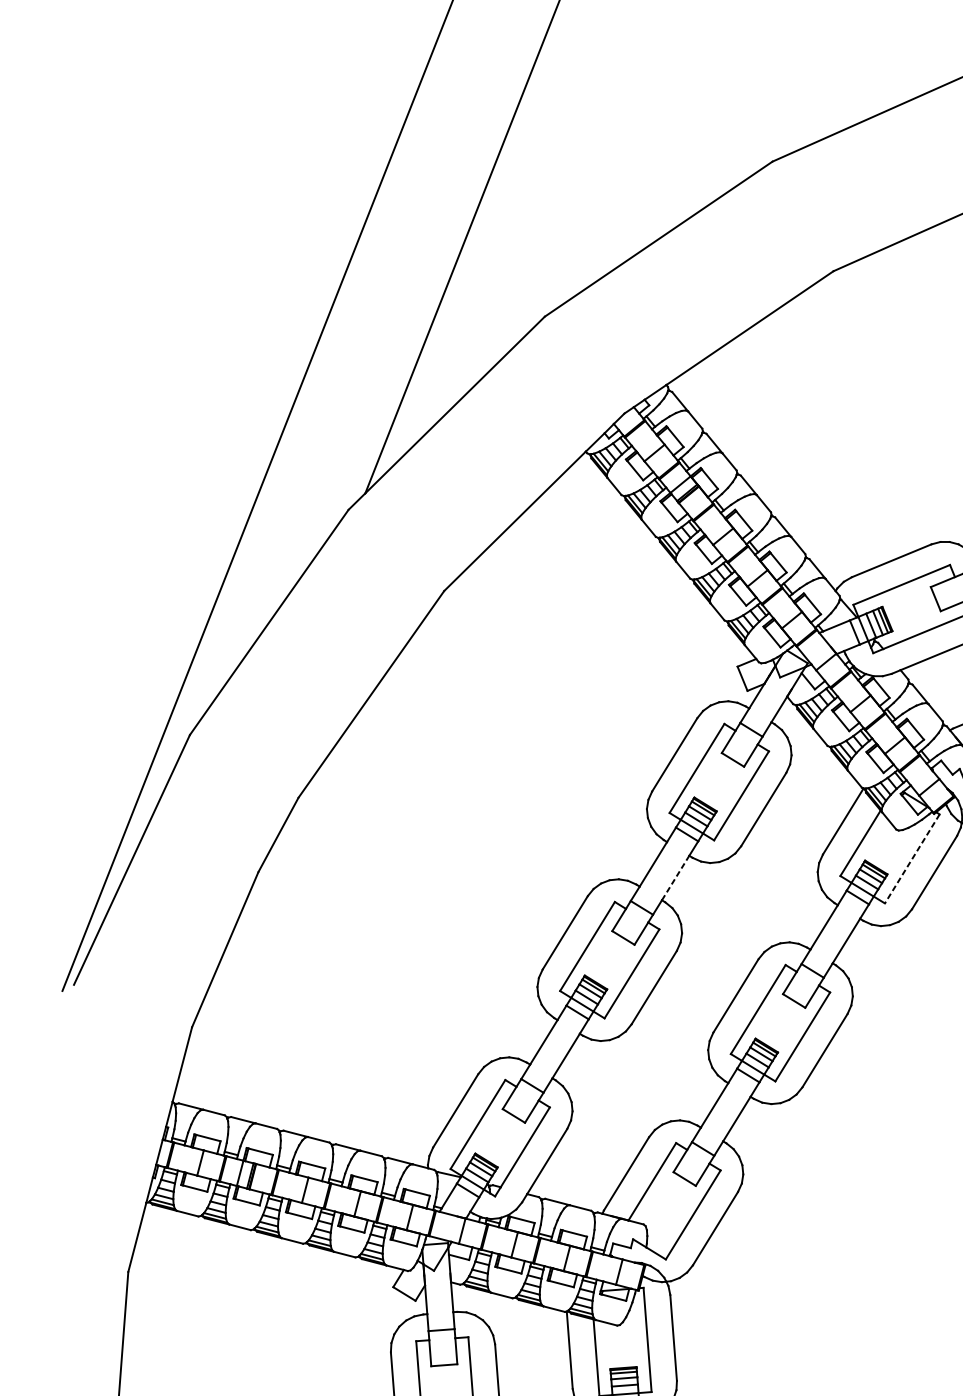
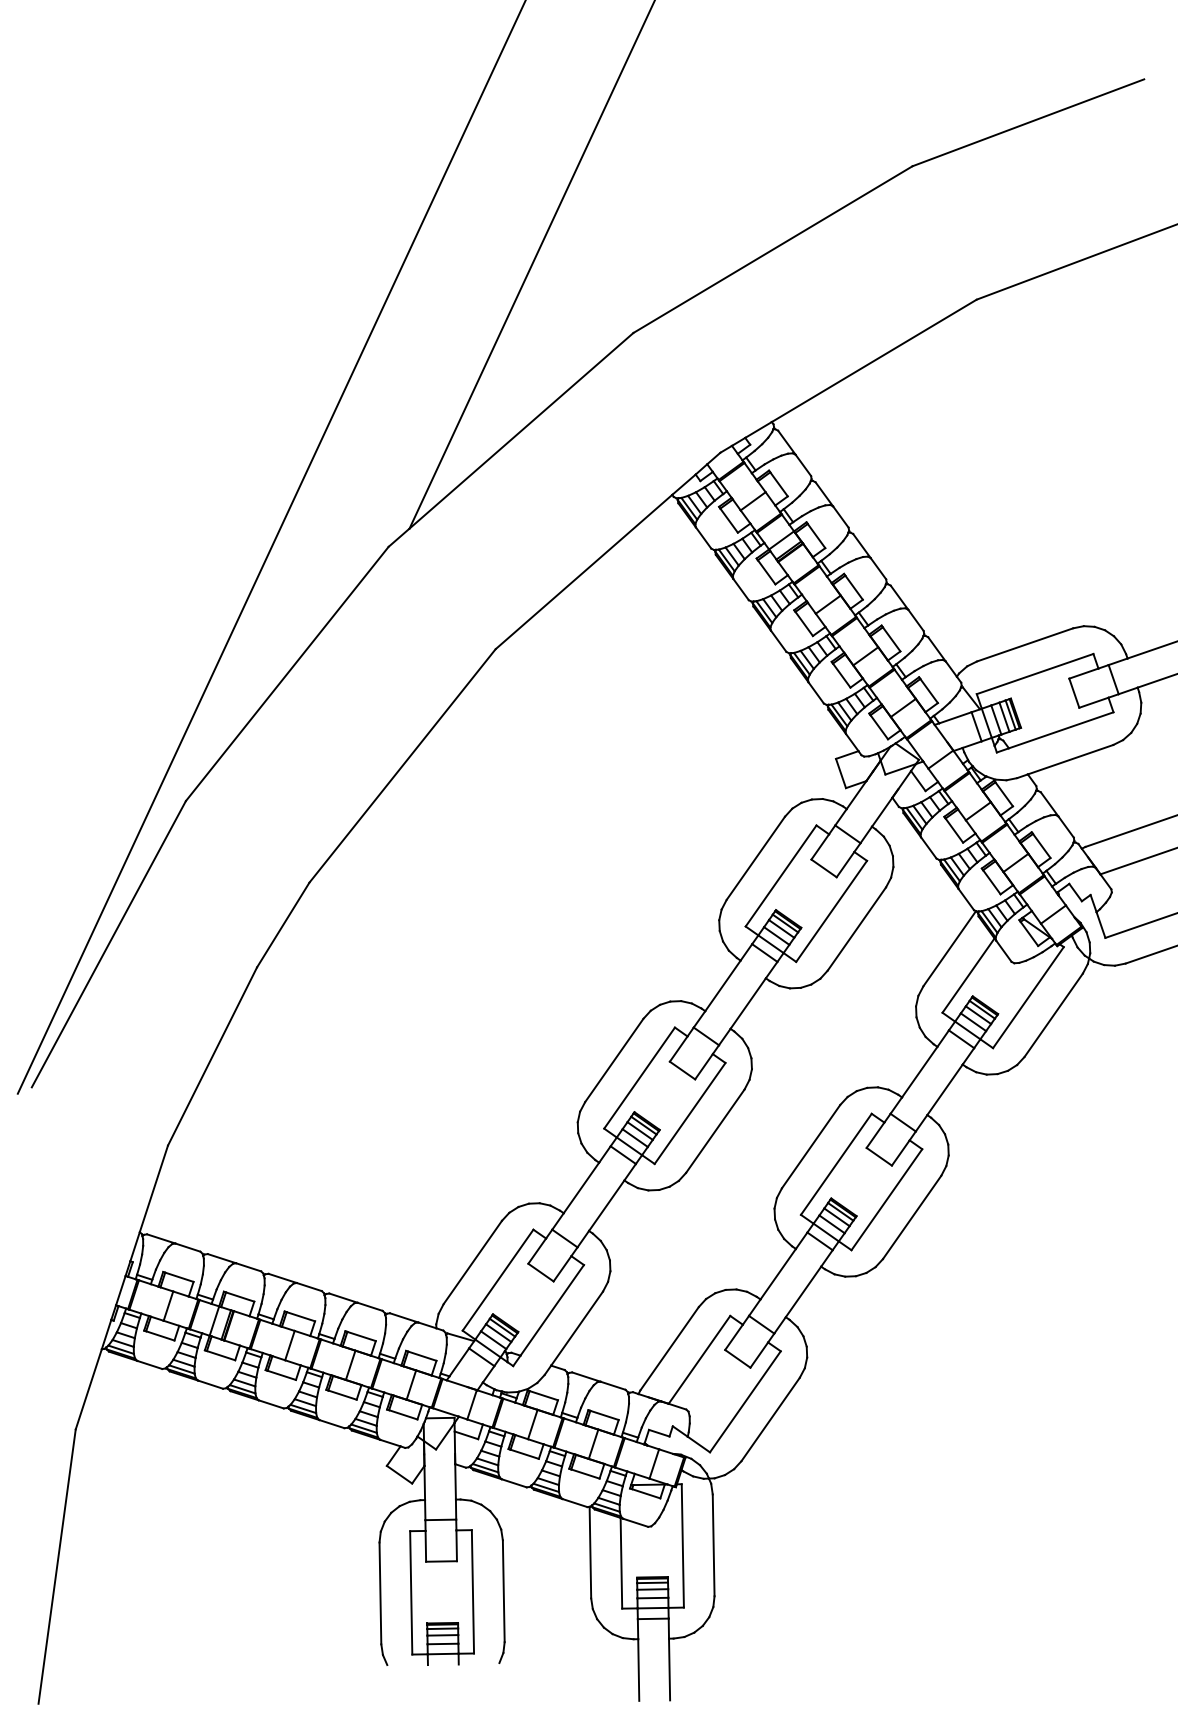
line: (912, 858) -> (1028, 997), dashed -> solid
line: (675, 877) -> (748, 1003), dashed -> solid

